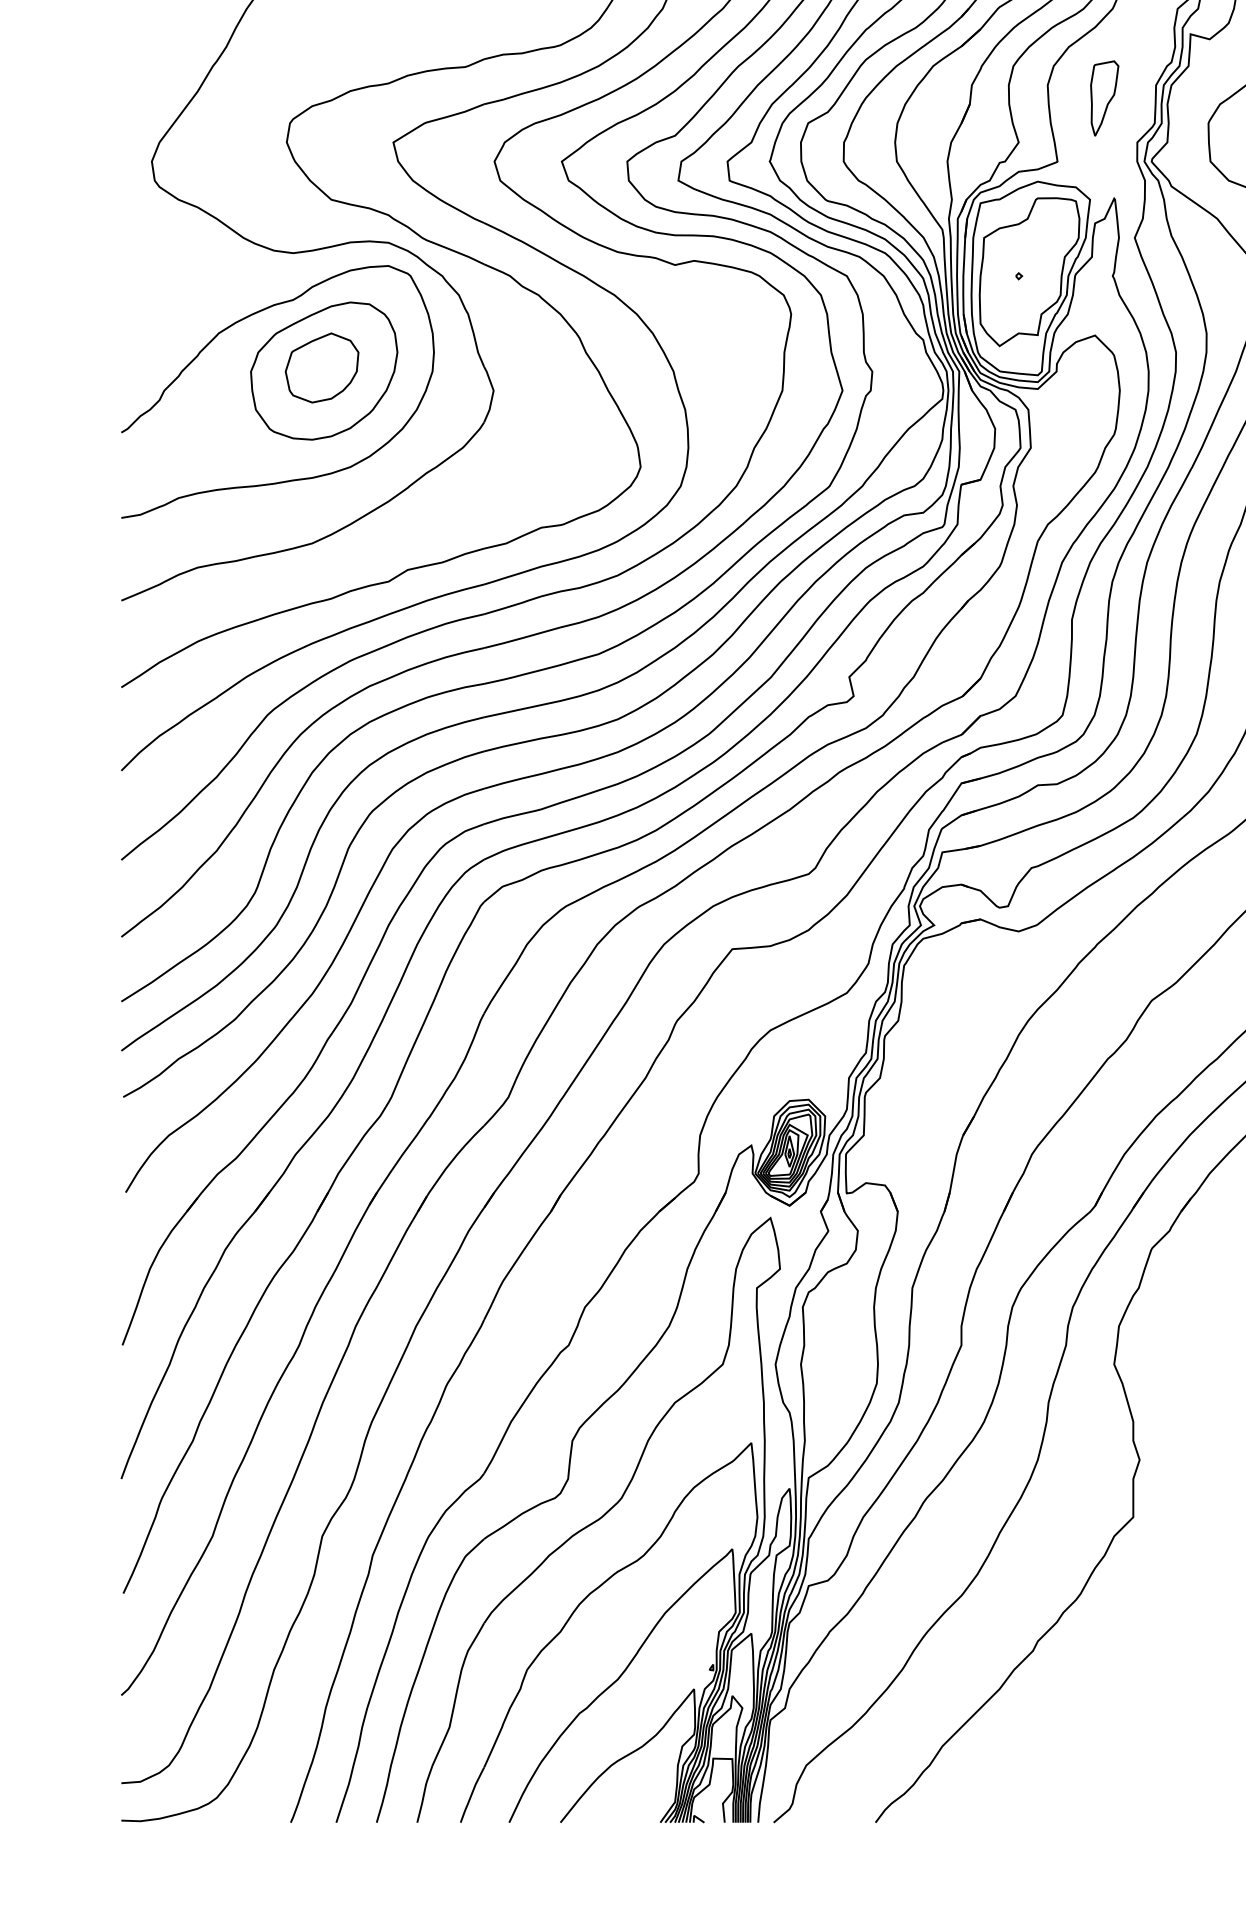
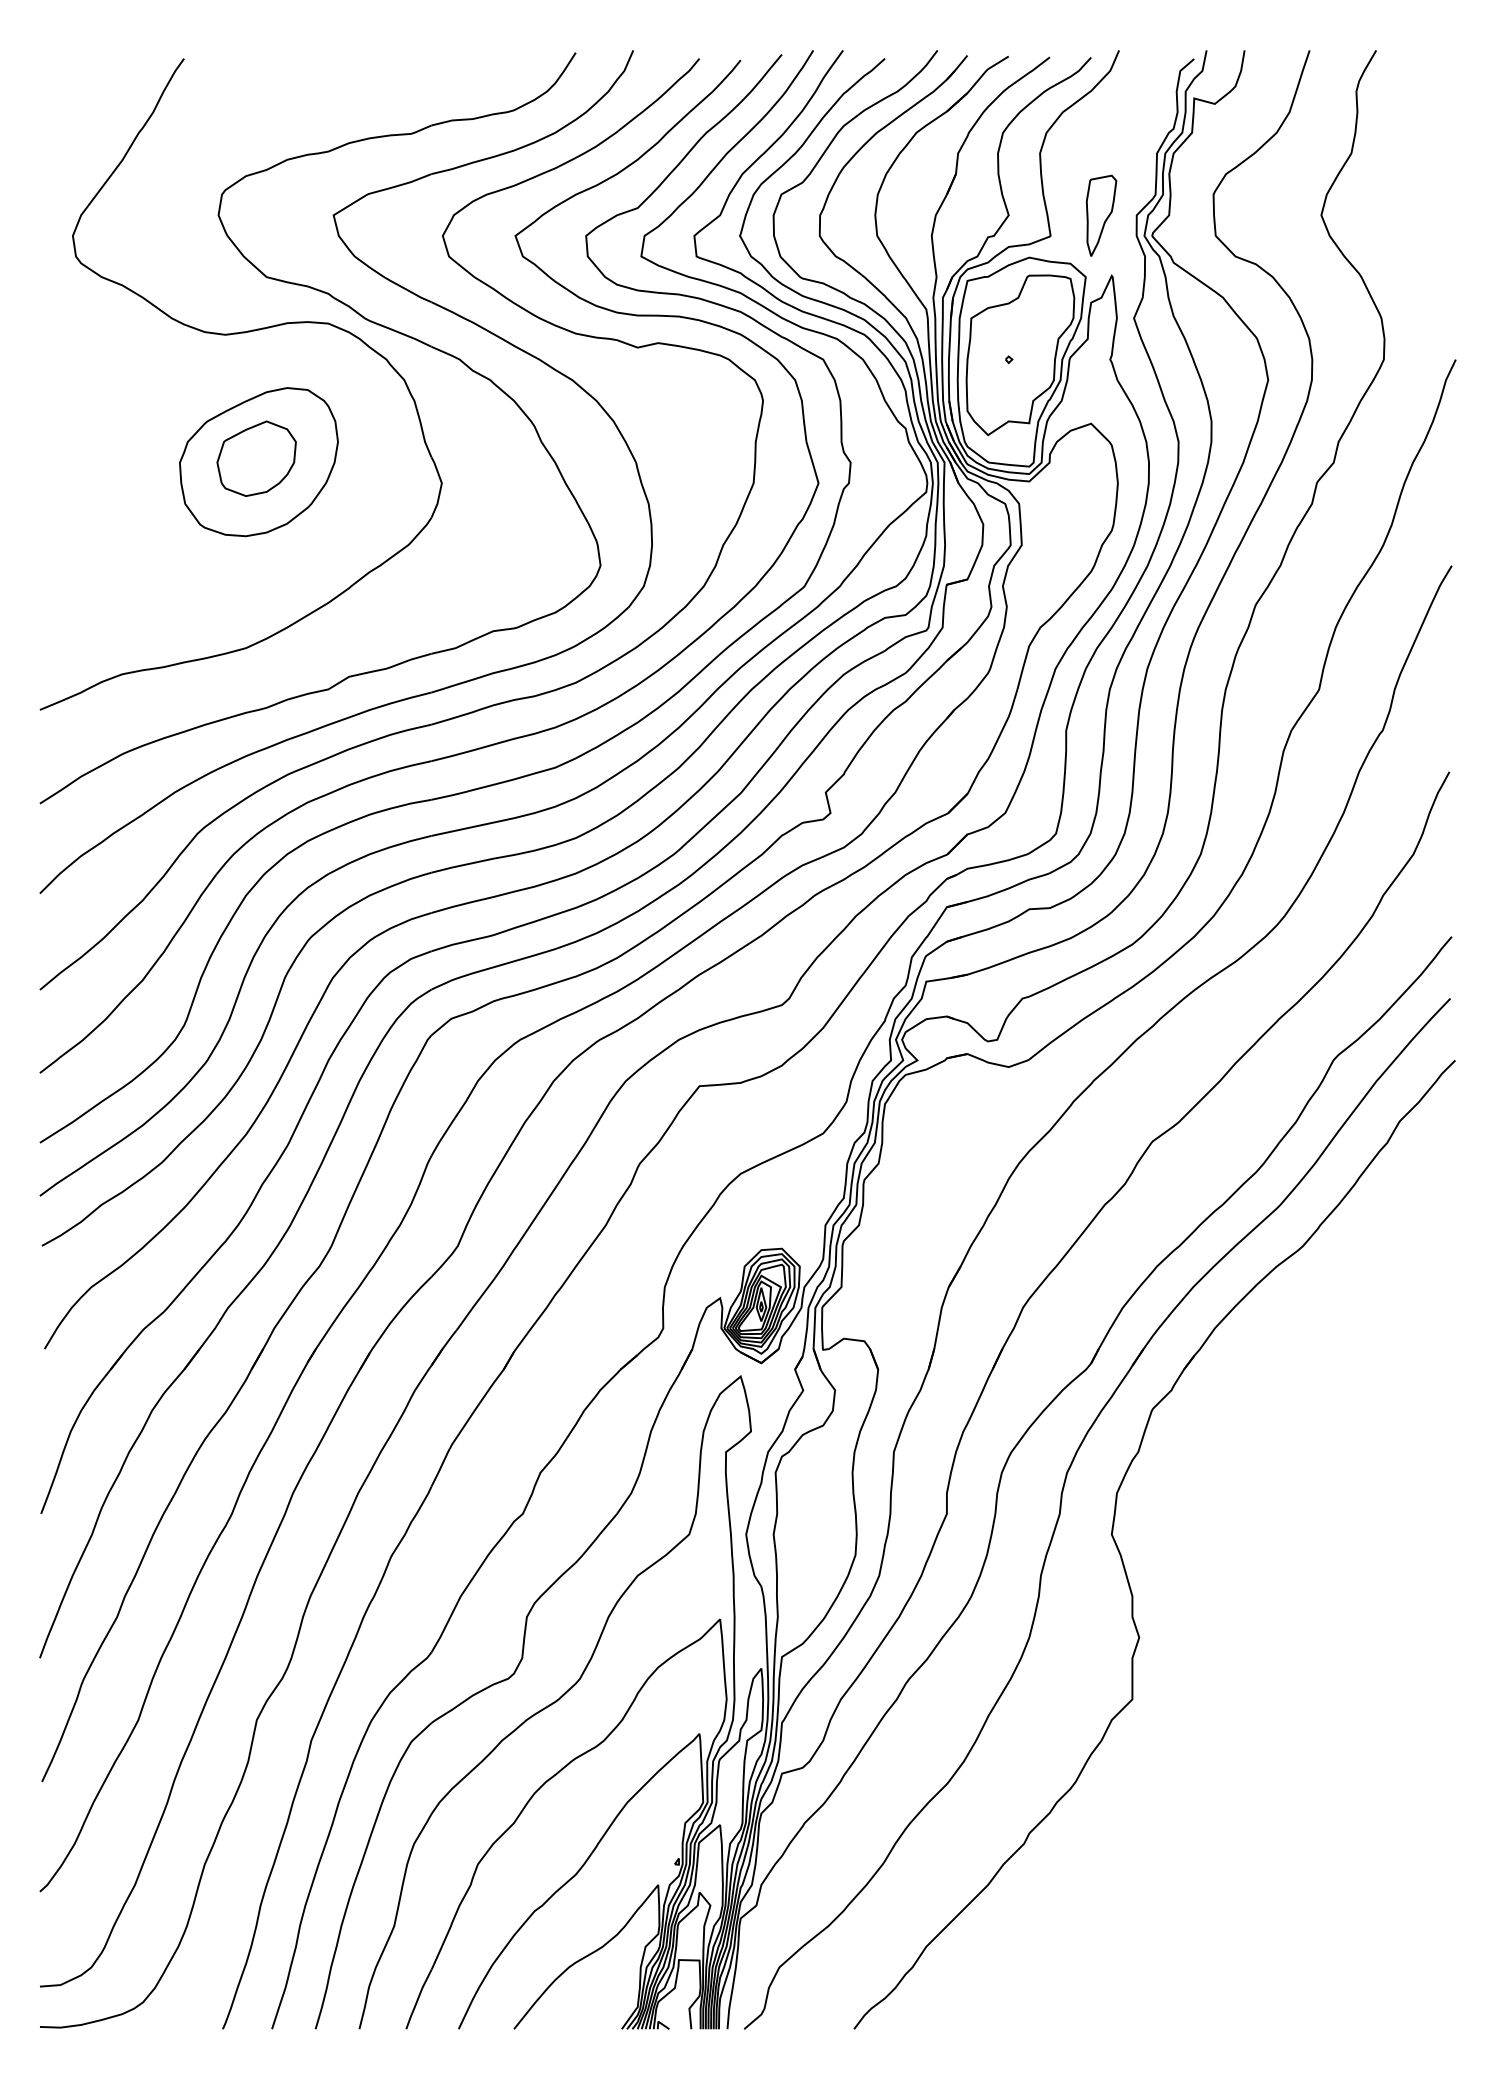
part: (1104, 98) -> (1101, 215), moved
curve: (242, 320) -> (170, 407), removed

